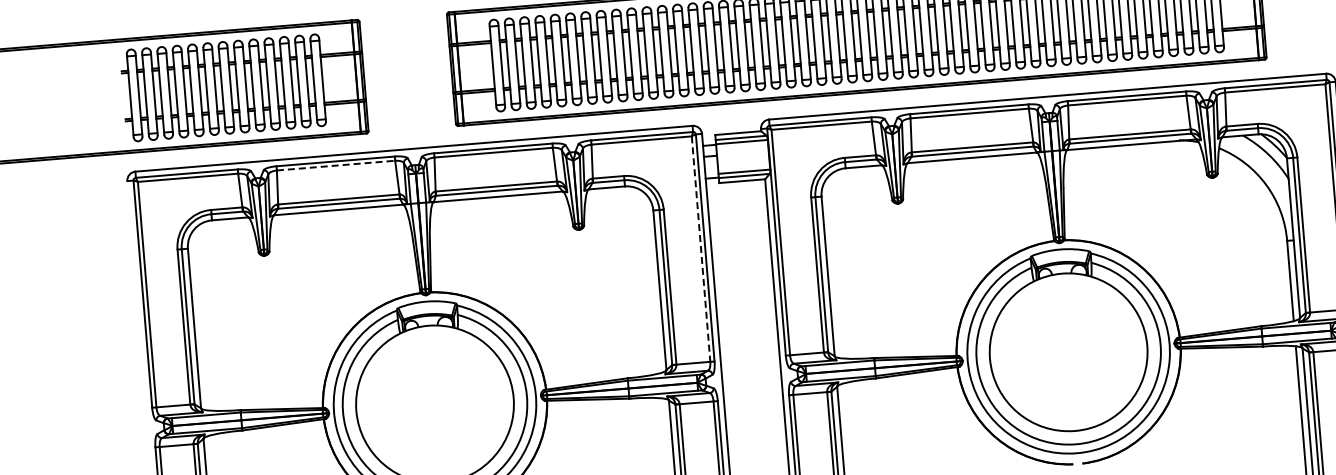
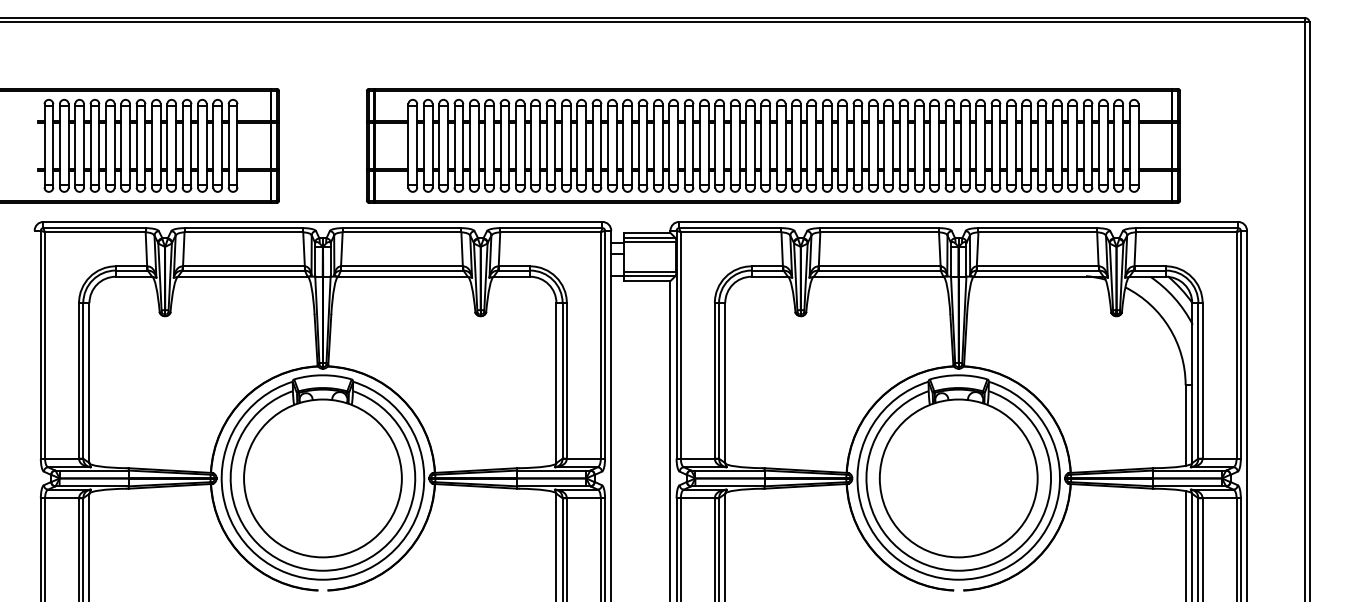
line: (336, 165) -> (244, 232), dashed -> solid
line: (700, 249) -> (600, 345), dashed -> solid

